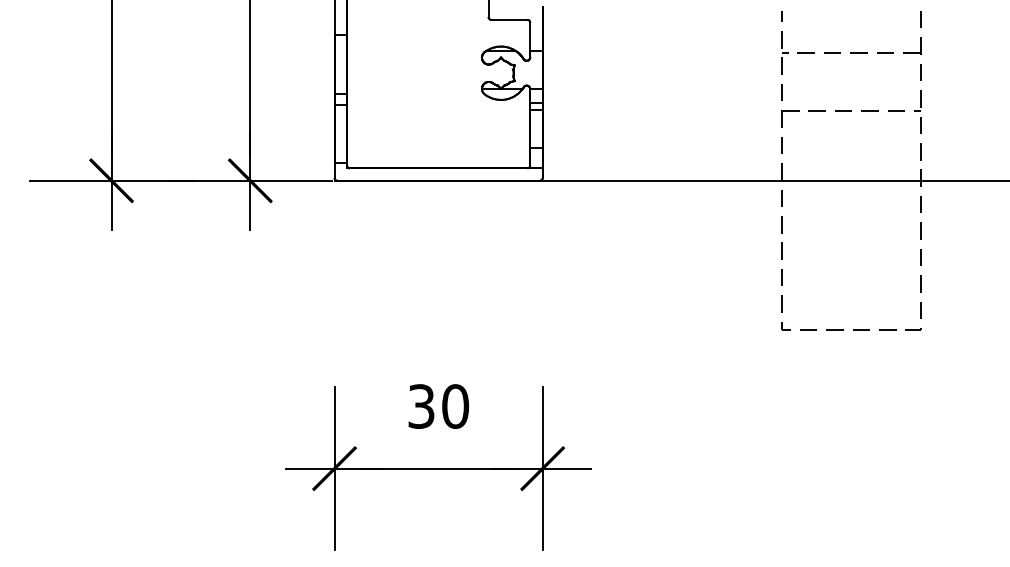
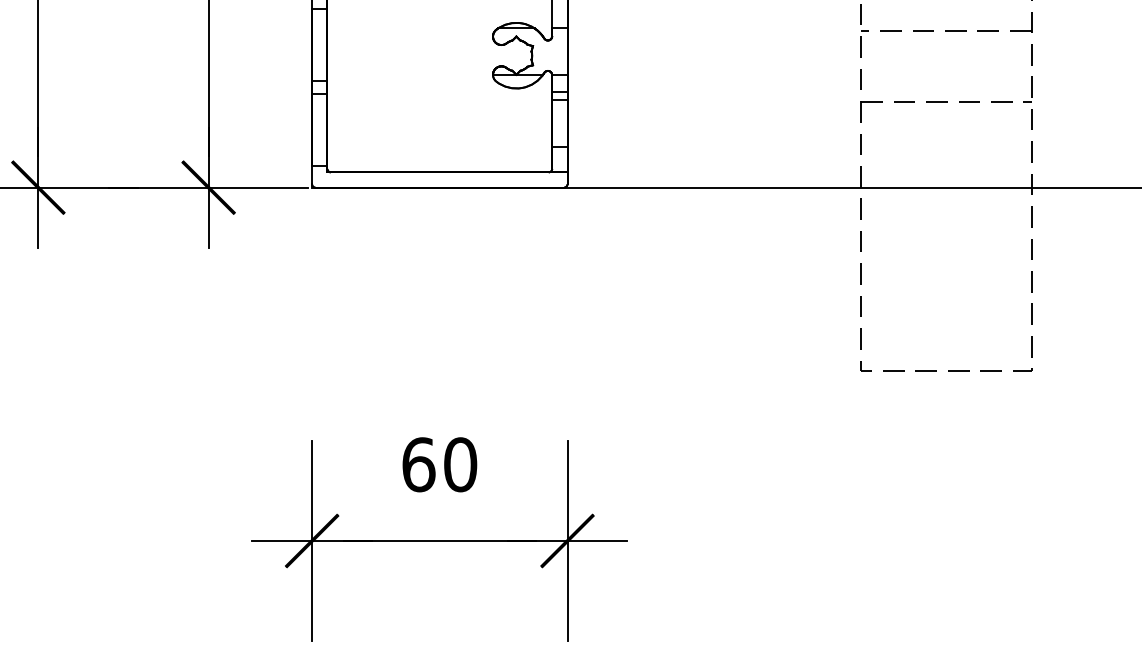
text: (421, 406) -> (418, 464), 30 -> 60

